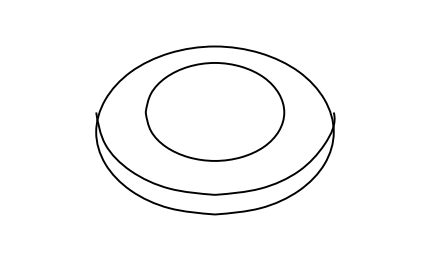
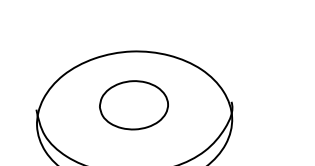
part: (214, 111) -> (133, 104), size x0.6

